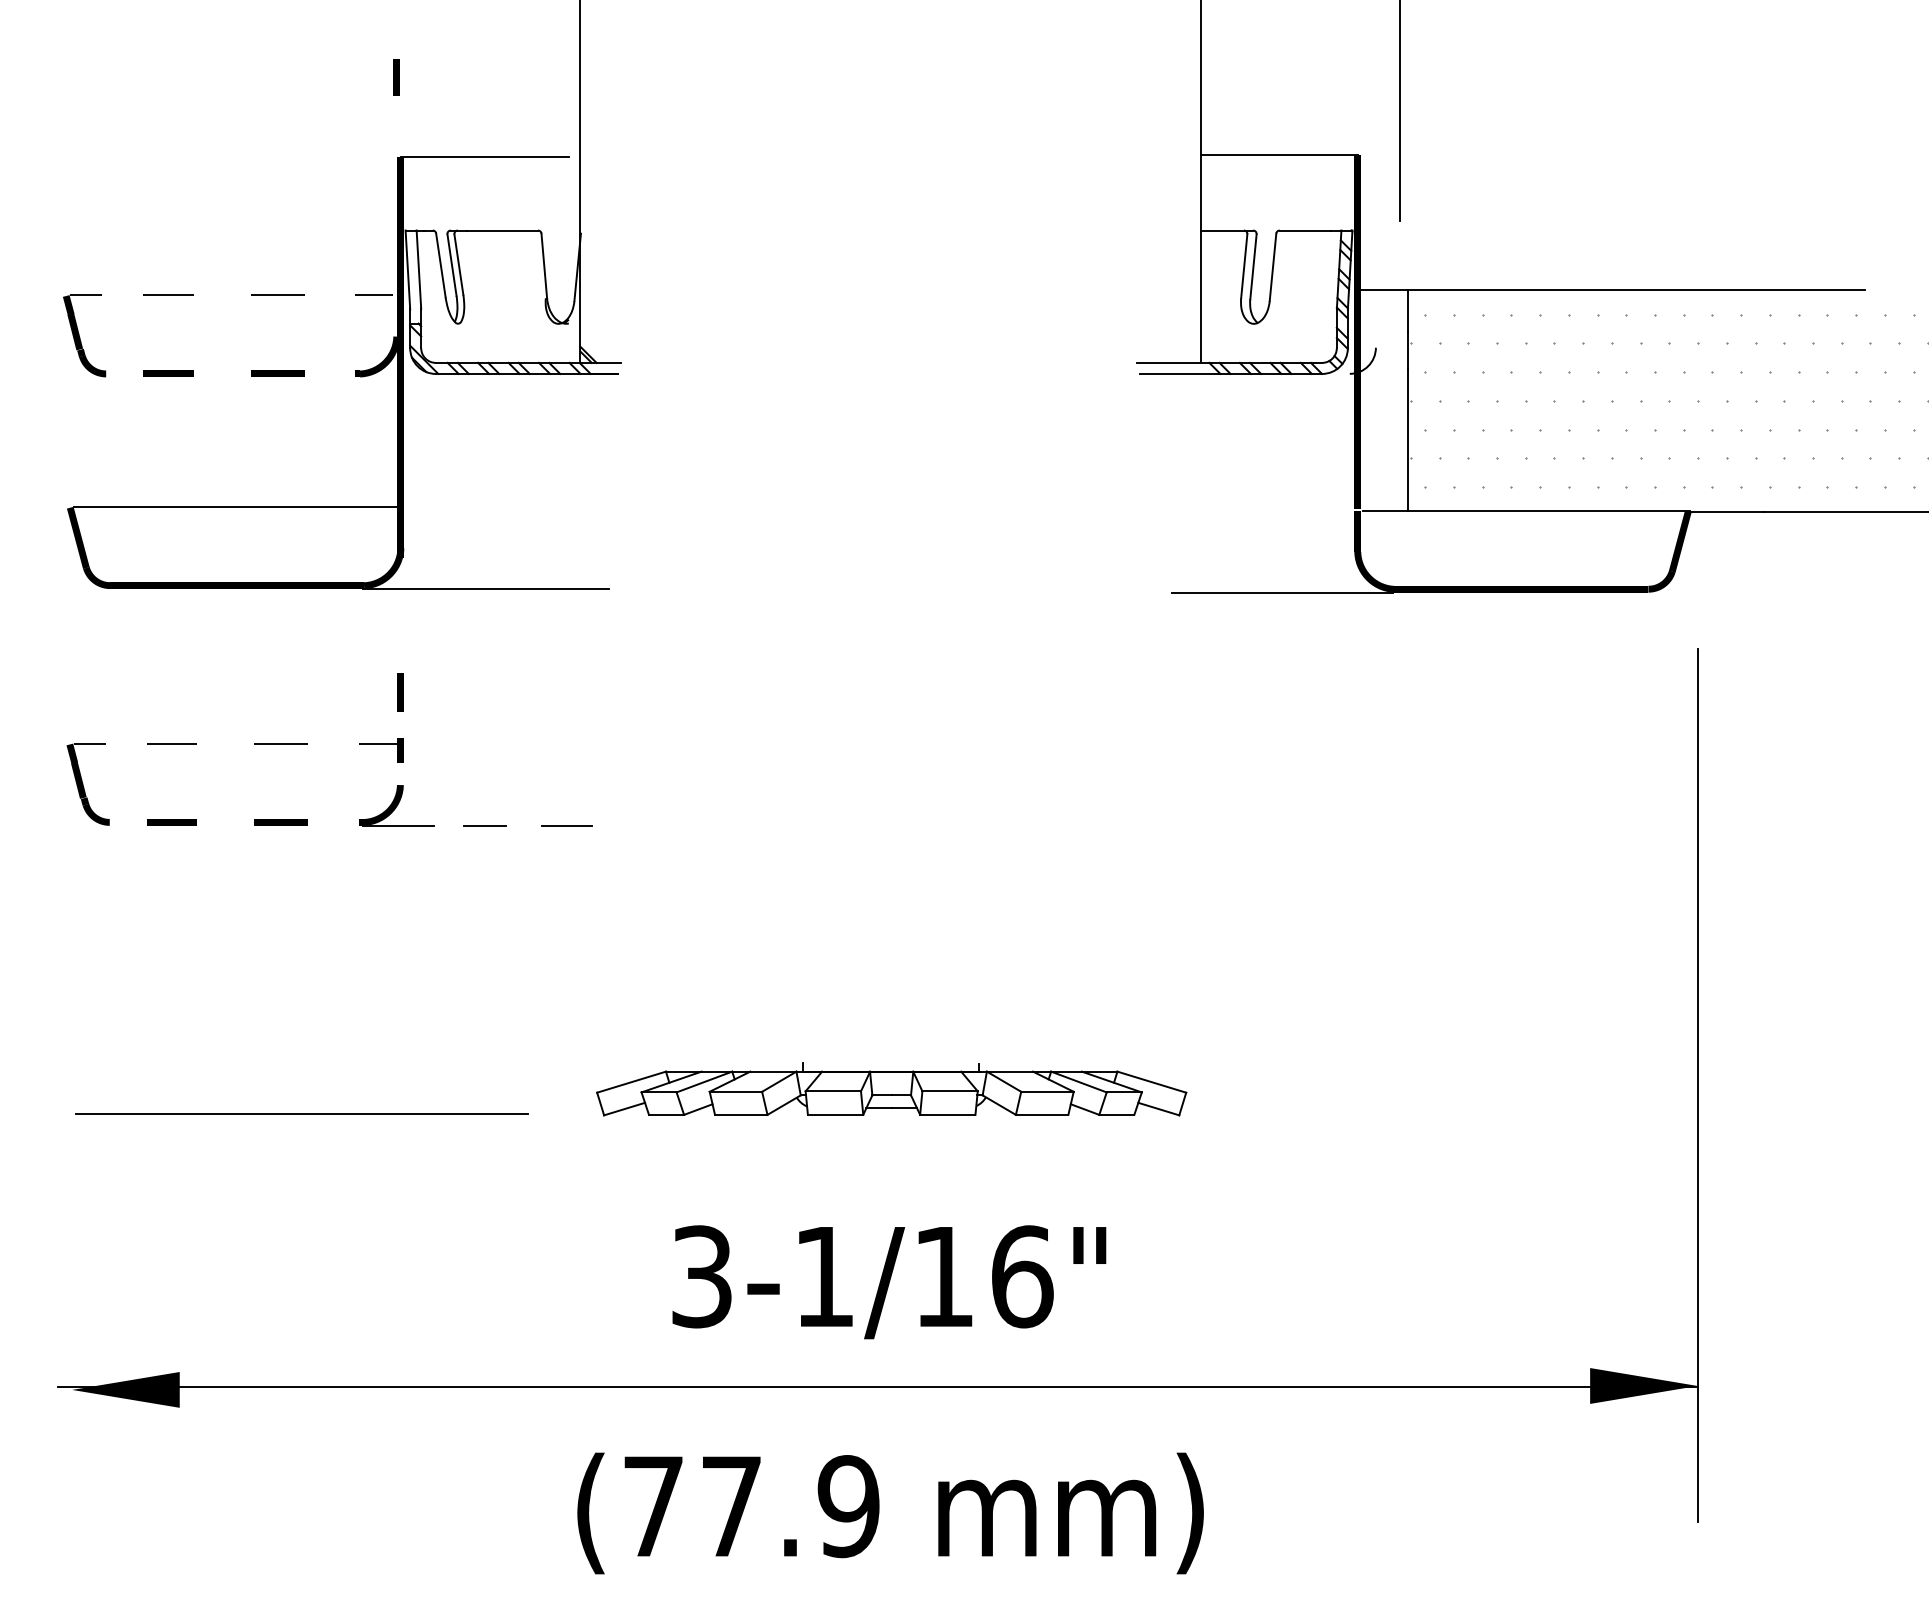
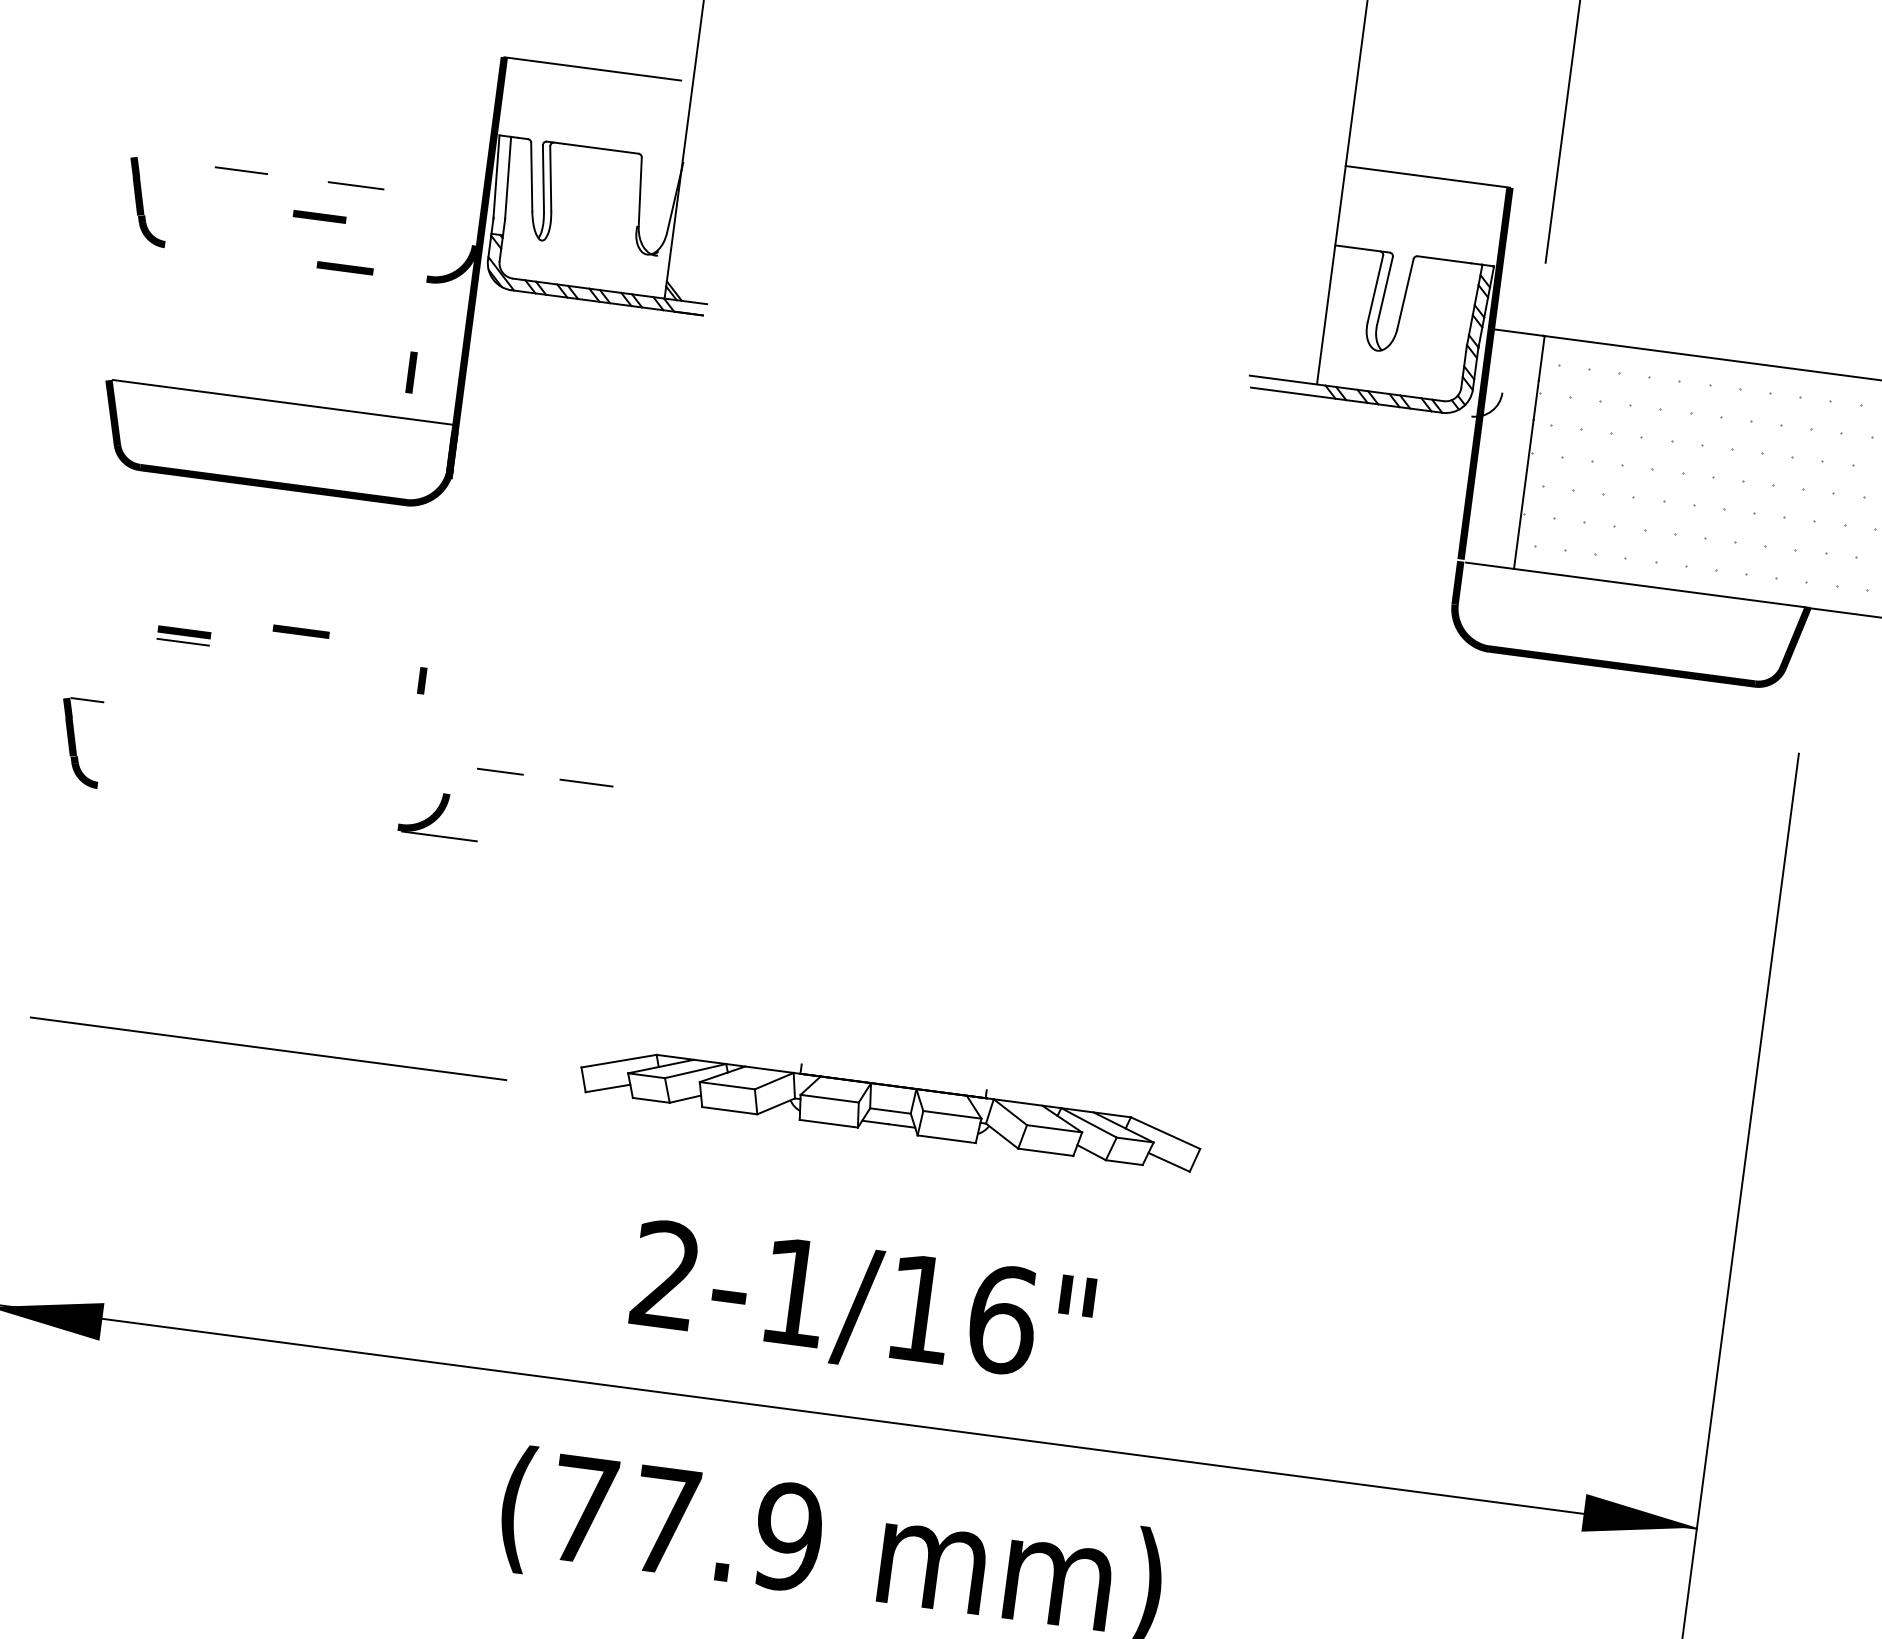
line: (85, 295) -> (154, 159), removed
line: (374, 295) -> (457, 199), removed
line: (168, 373) -> (319, 216), moved
line: (485, 588) -> (533, 522), removed
line: (1281, 592) -> (1369, 636), removed
line: (400, 692) -> (411, 372), moved
line: (280, 743) -> (297, 656), removed
line: (377, 743) -> (399, 670), removed
part: (87, 784) -> (79, 742), moved
part: (396, 805) -> (439, 814), moved
line: (171, 822) -> (183, 632), moved
line: (280, 822) -> (300, 631), moved
text: (701, 1276) -> (665, 1274), 3-1/16" -> 2-1/16"

